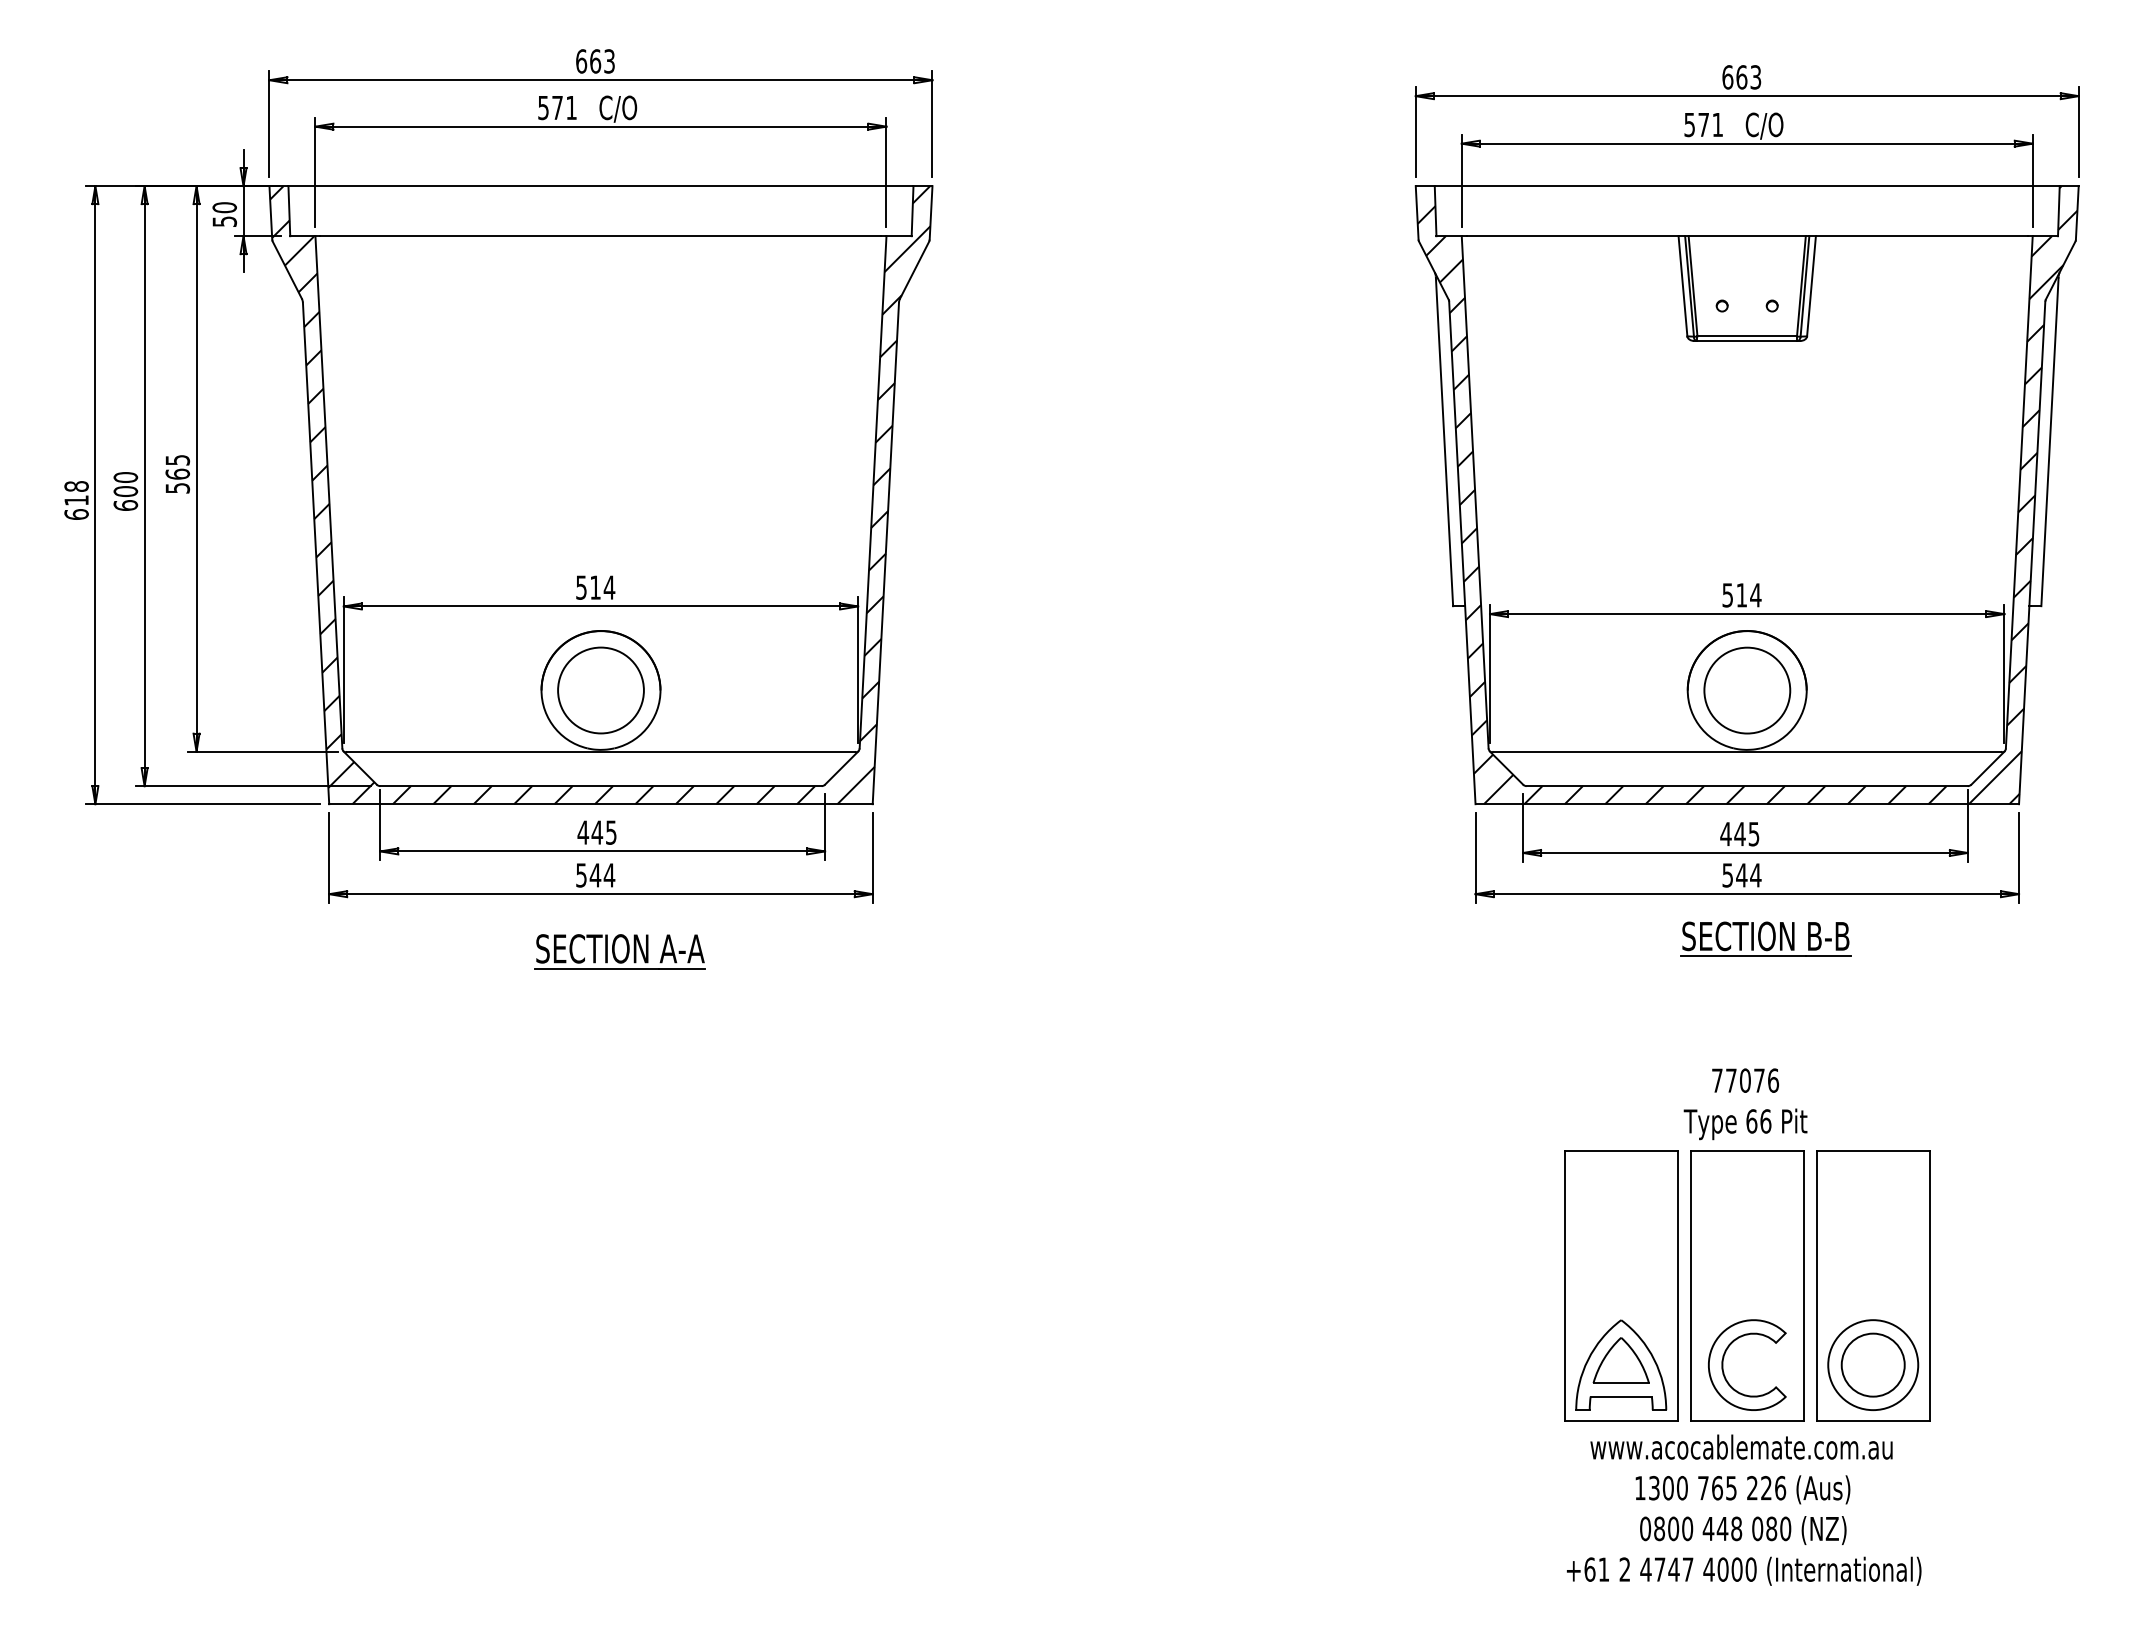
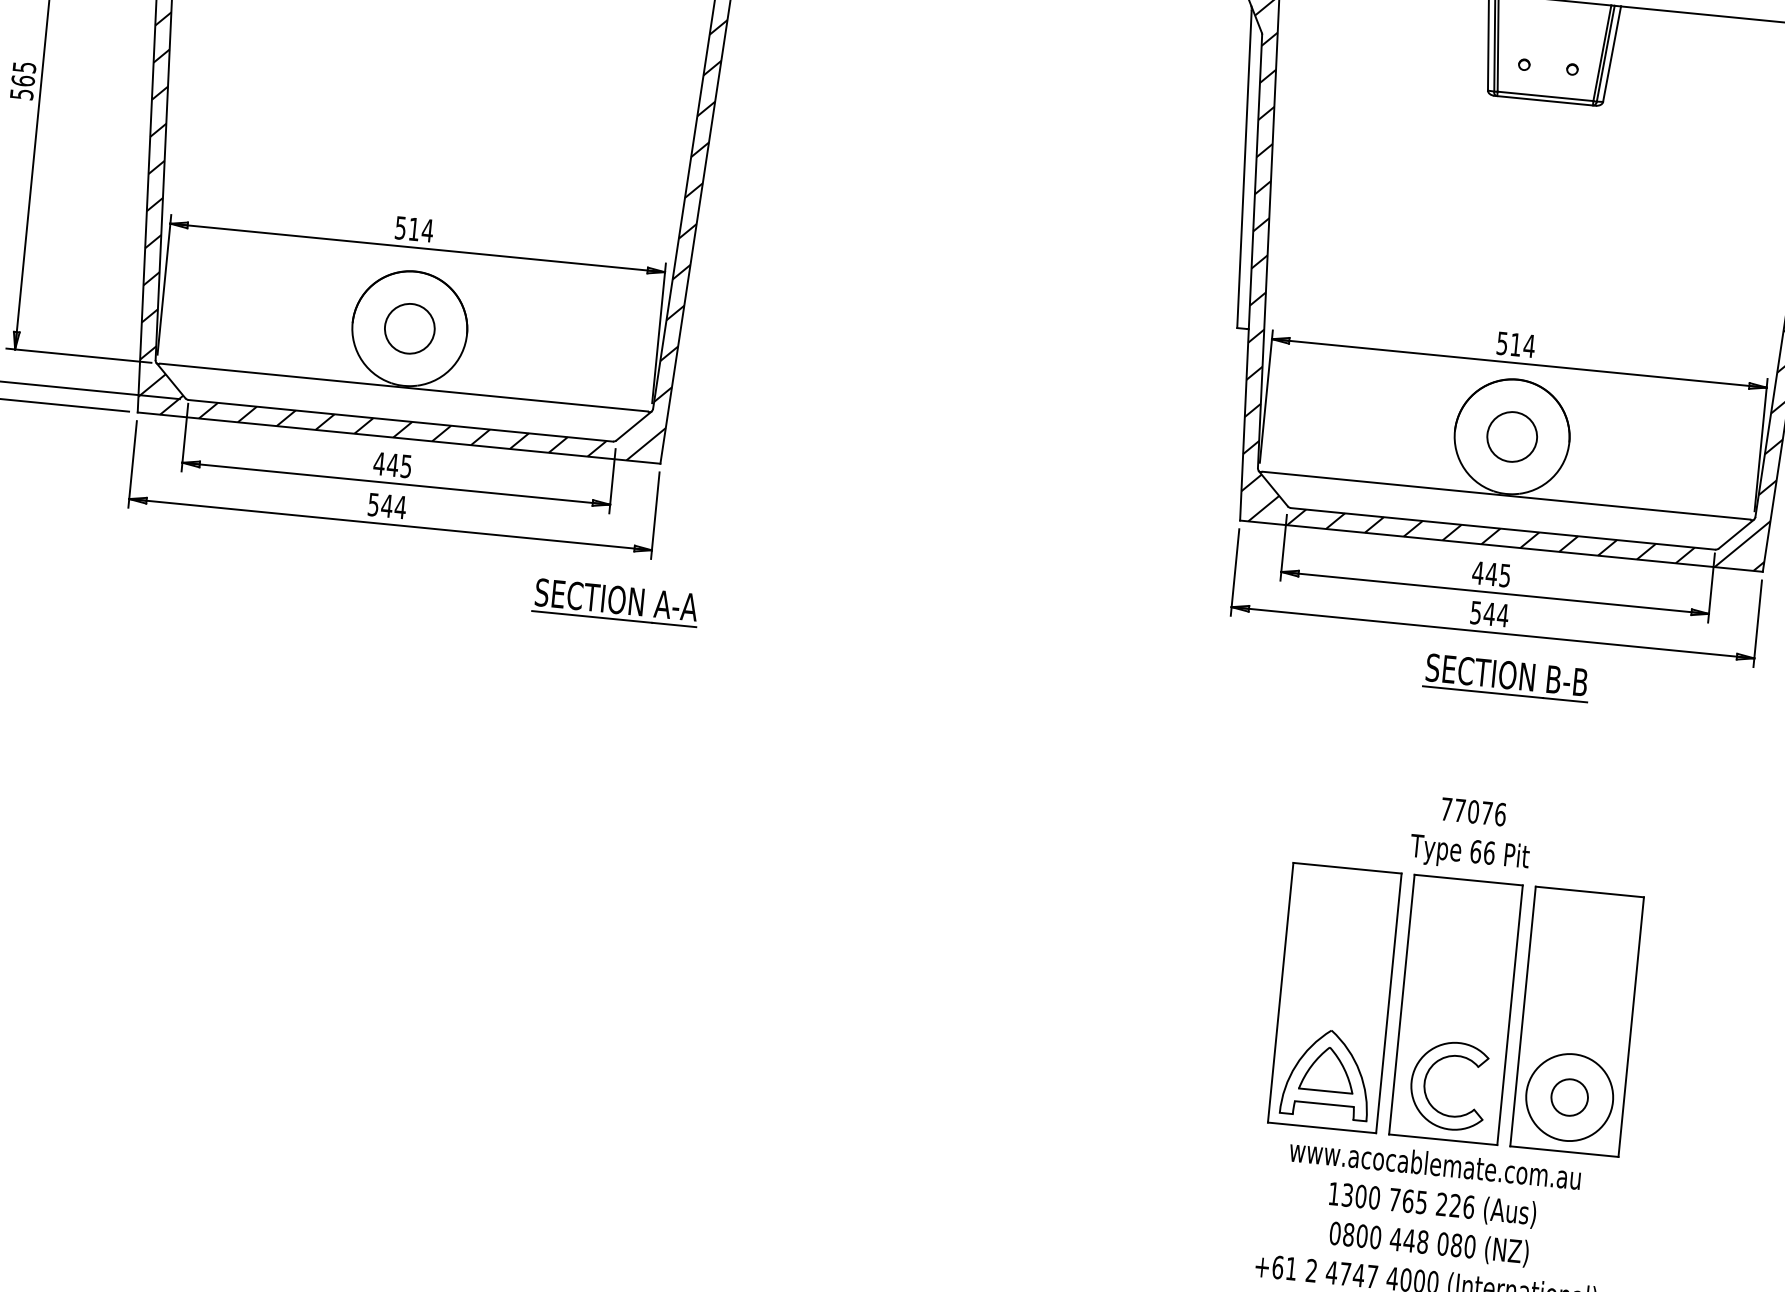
circle: (600, 690) -> (409, 328), size x0.6
circle: (1747, 690) -> (1512, 436), size x0.6
part: (619, 951) -> (615, 602), moved
circle: (1872, 1364) -> (1569, 1096), size x0.6

